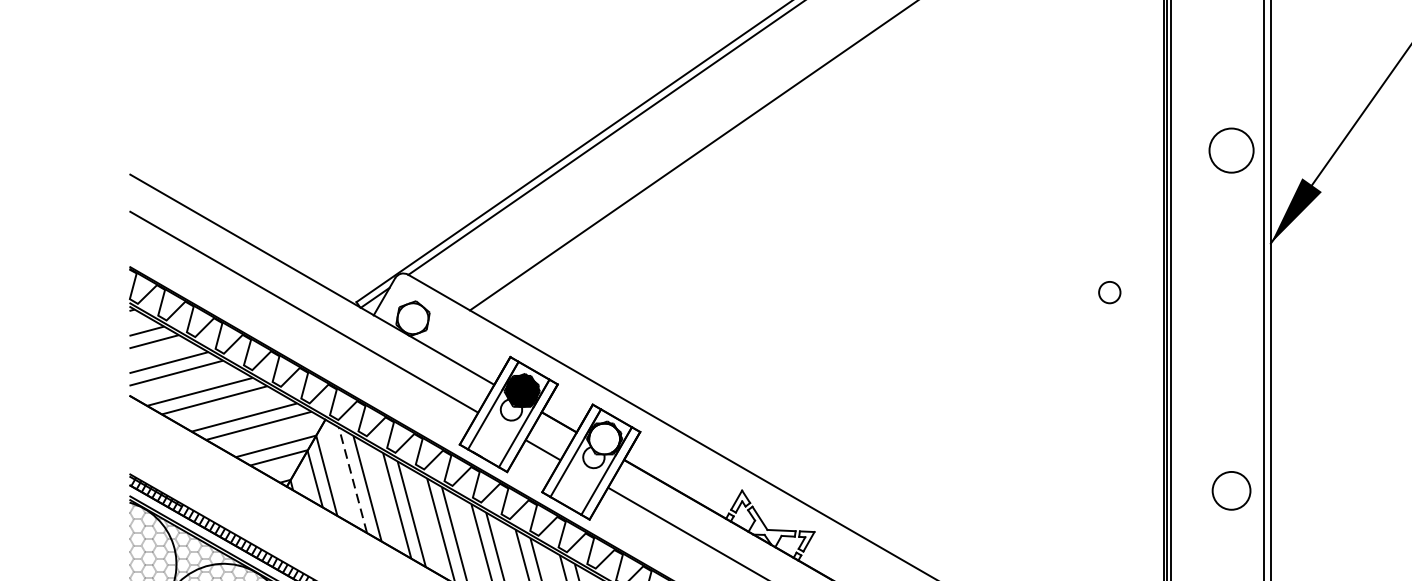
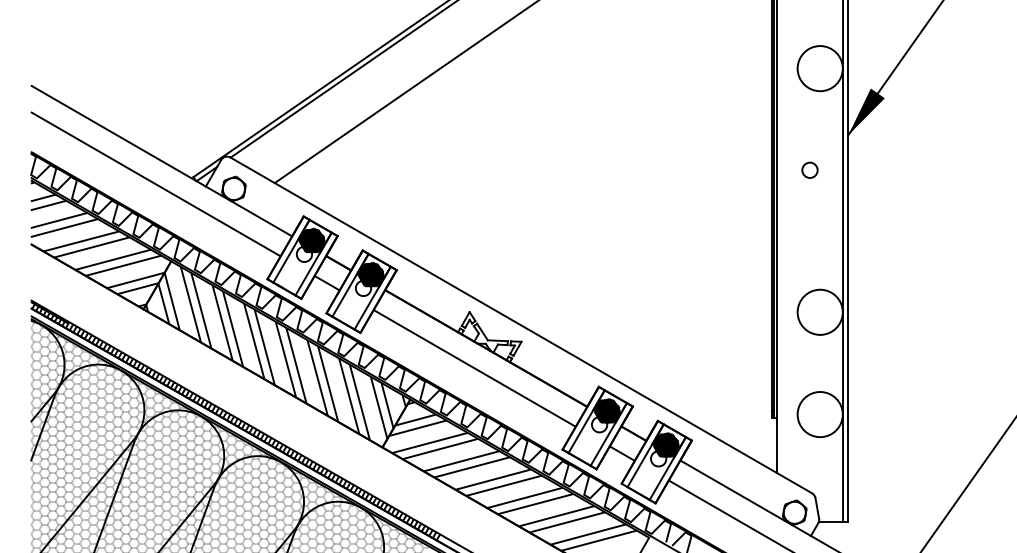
circle: (1230, 150) -> (819, 68), size x1.43
circle: (1109, 291) -> (809, 169), moved
fill: (605, 439) -> (371, 275), added
line: (352, 479) -> (190, 304), dashed -> solid
circle: (1230, 489) -> (819, 311), size x1.67

